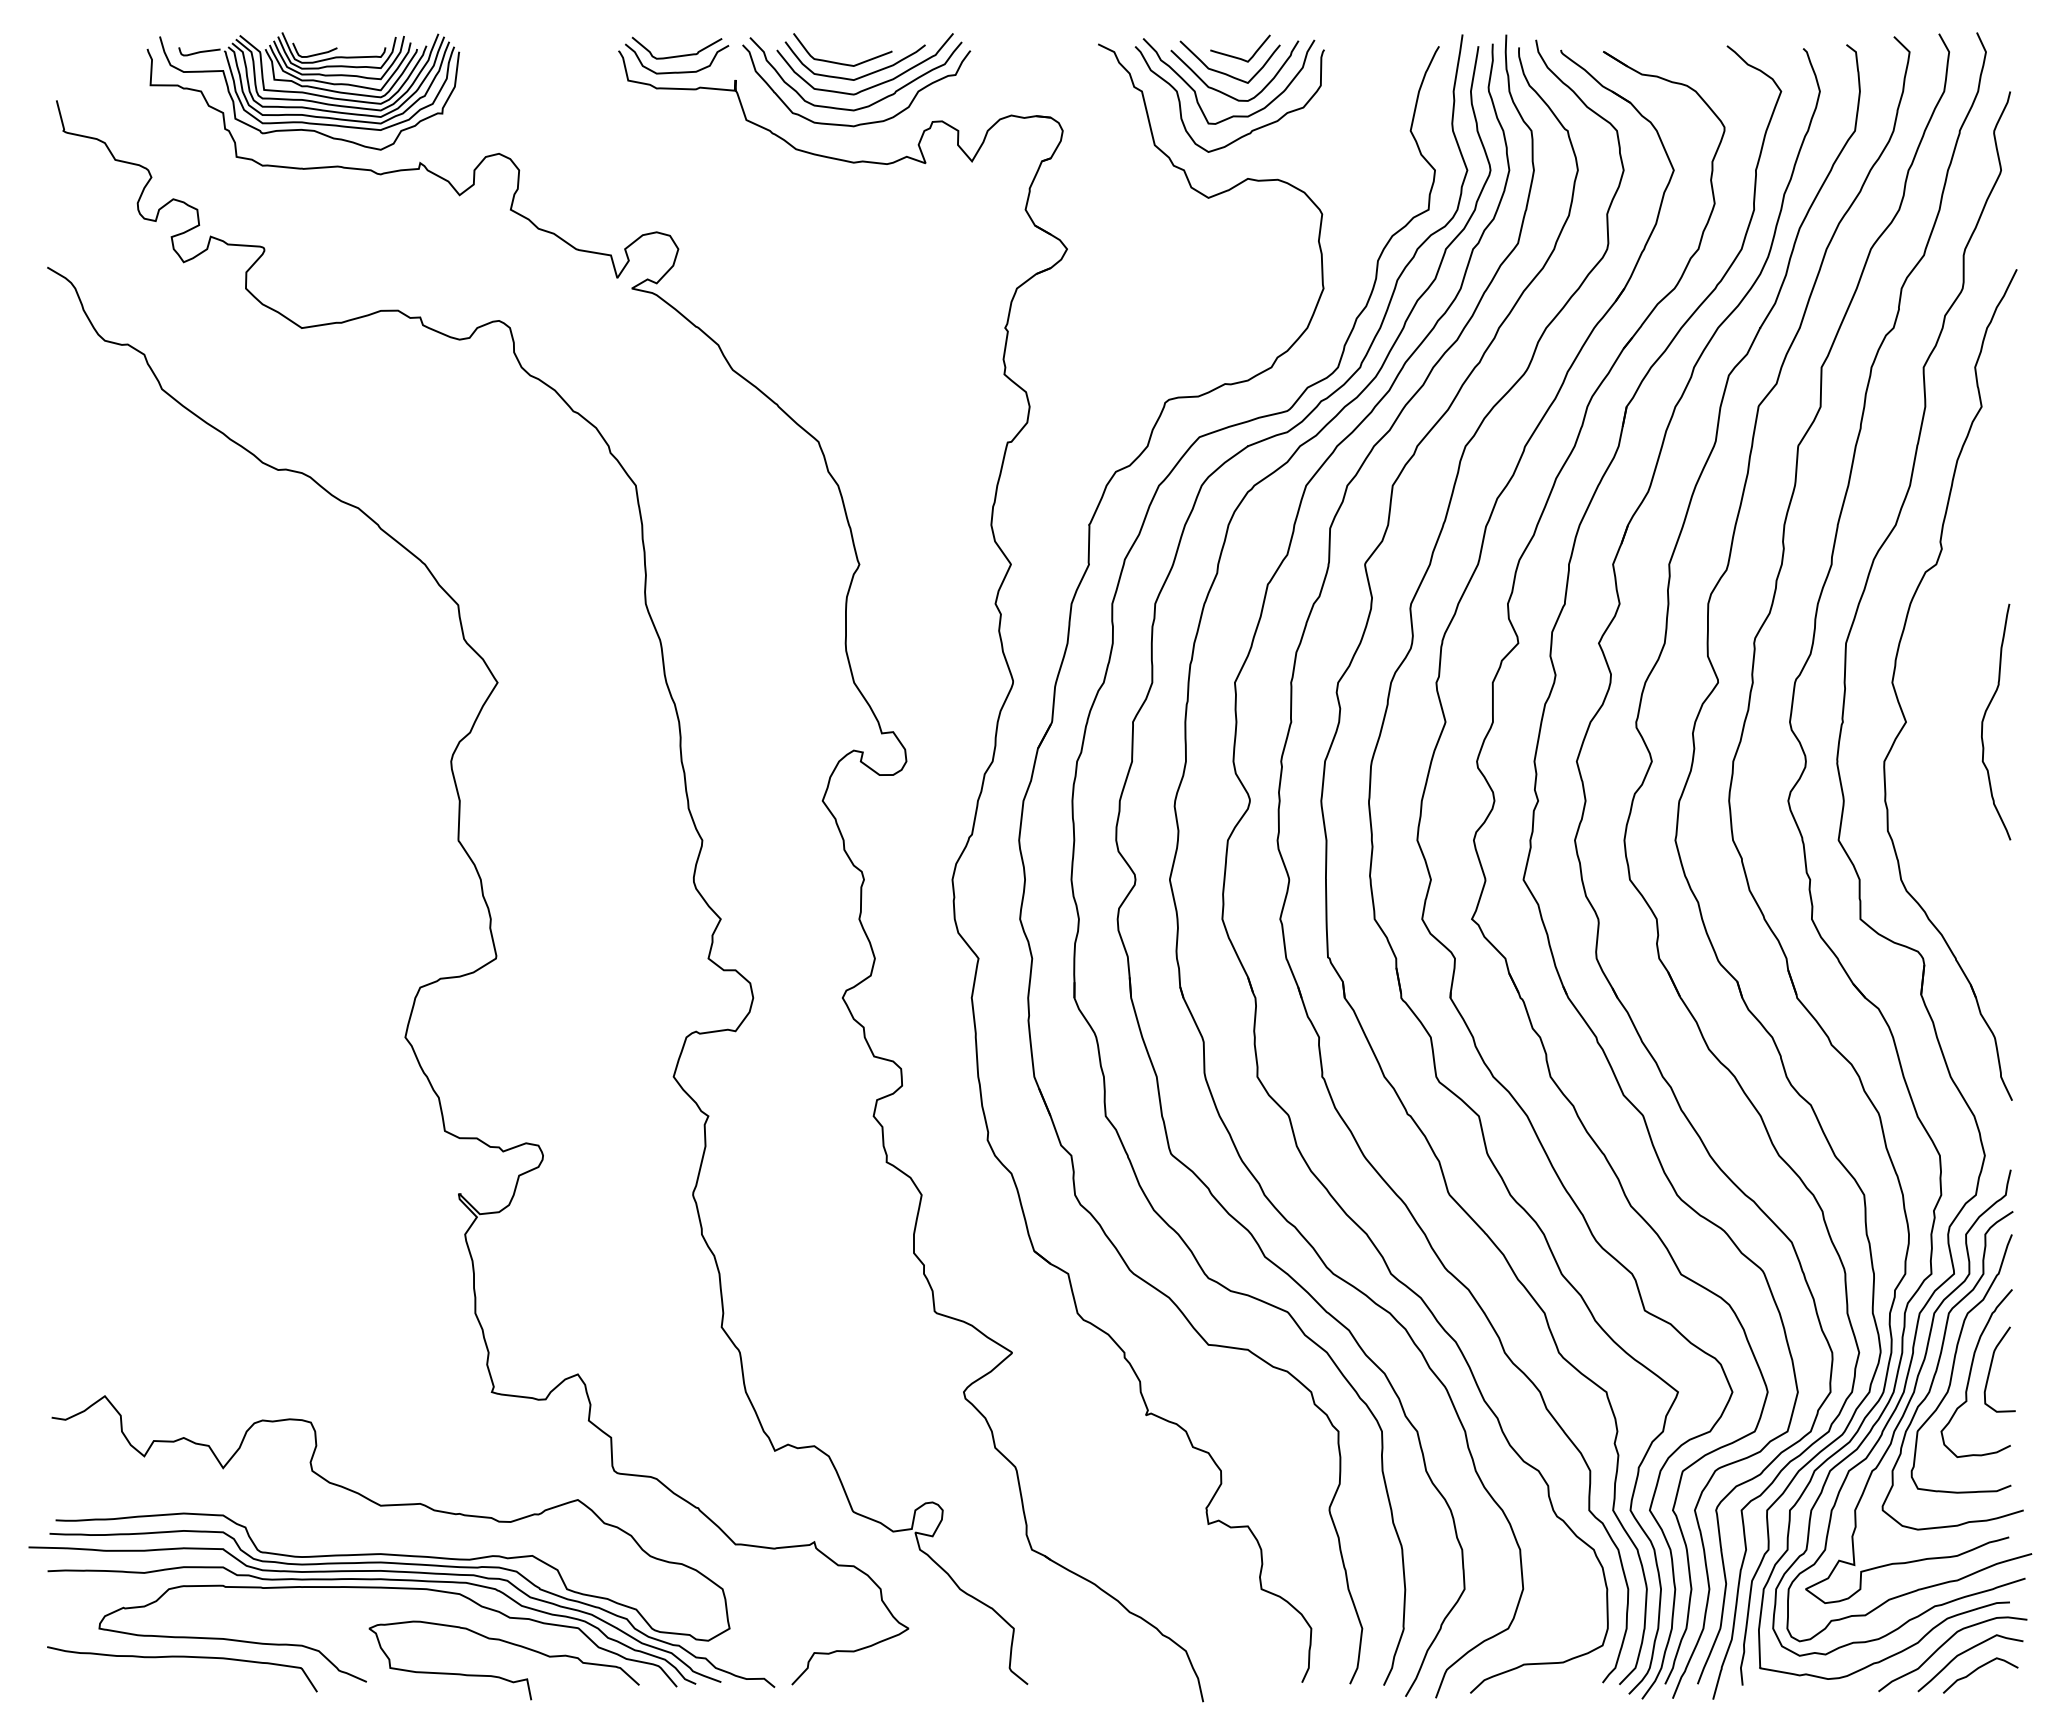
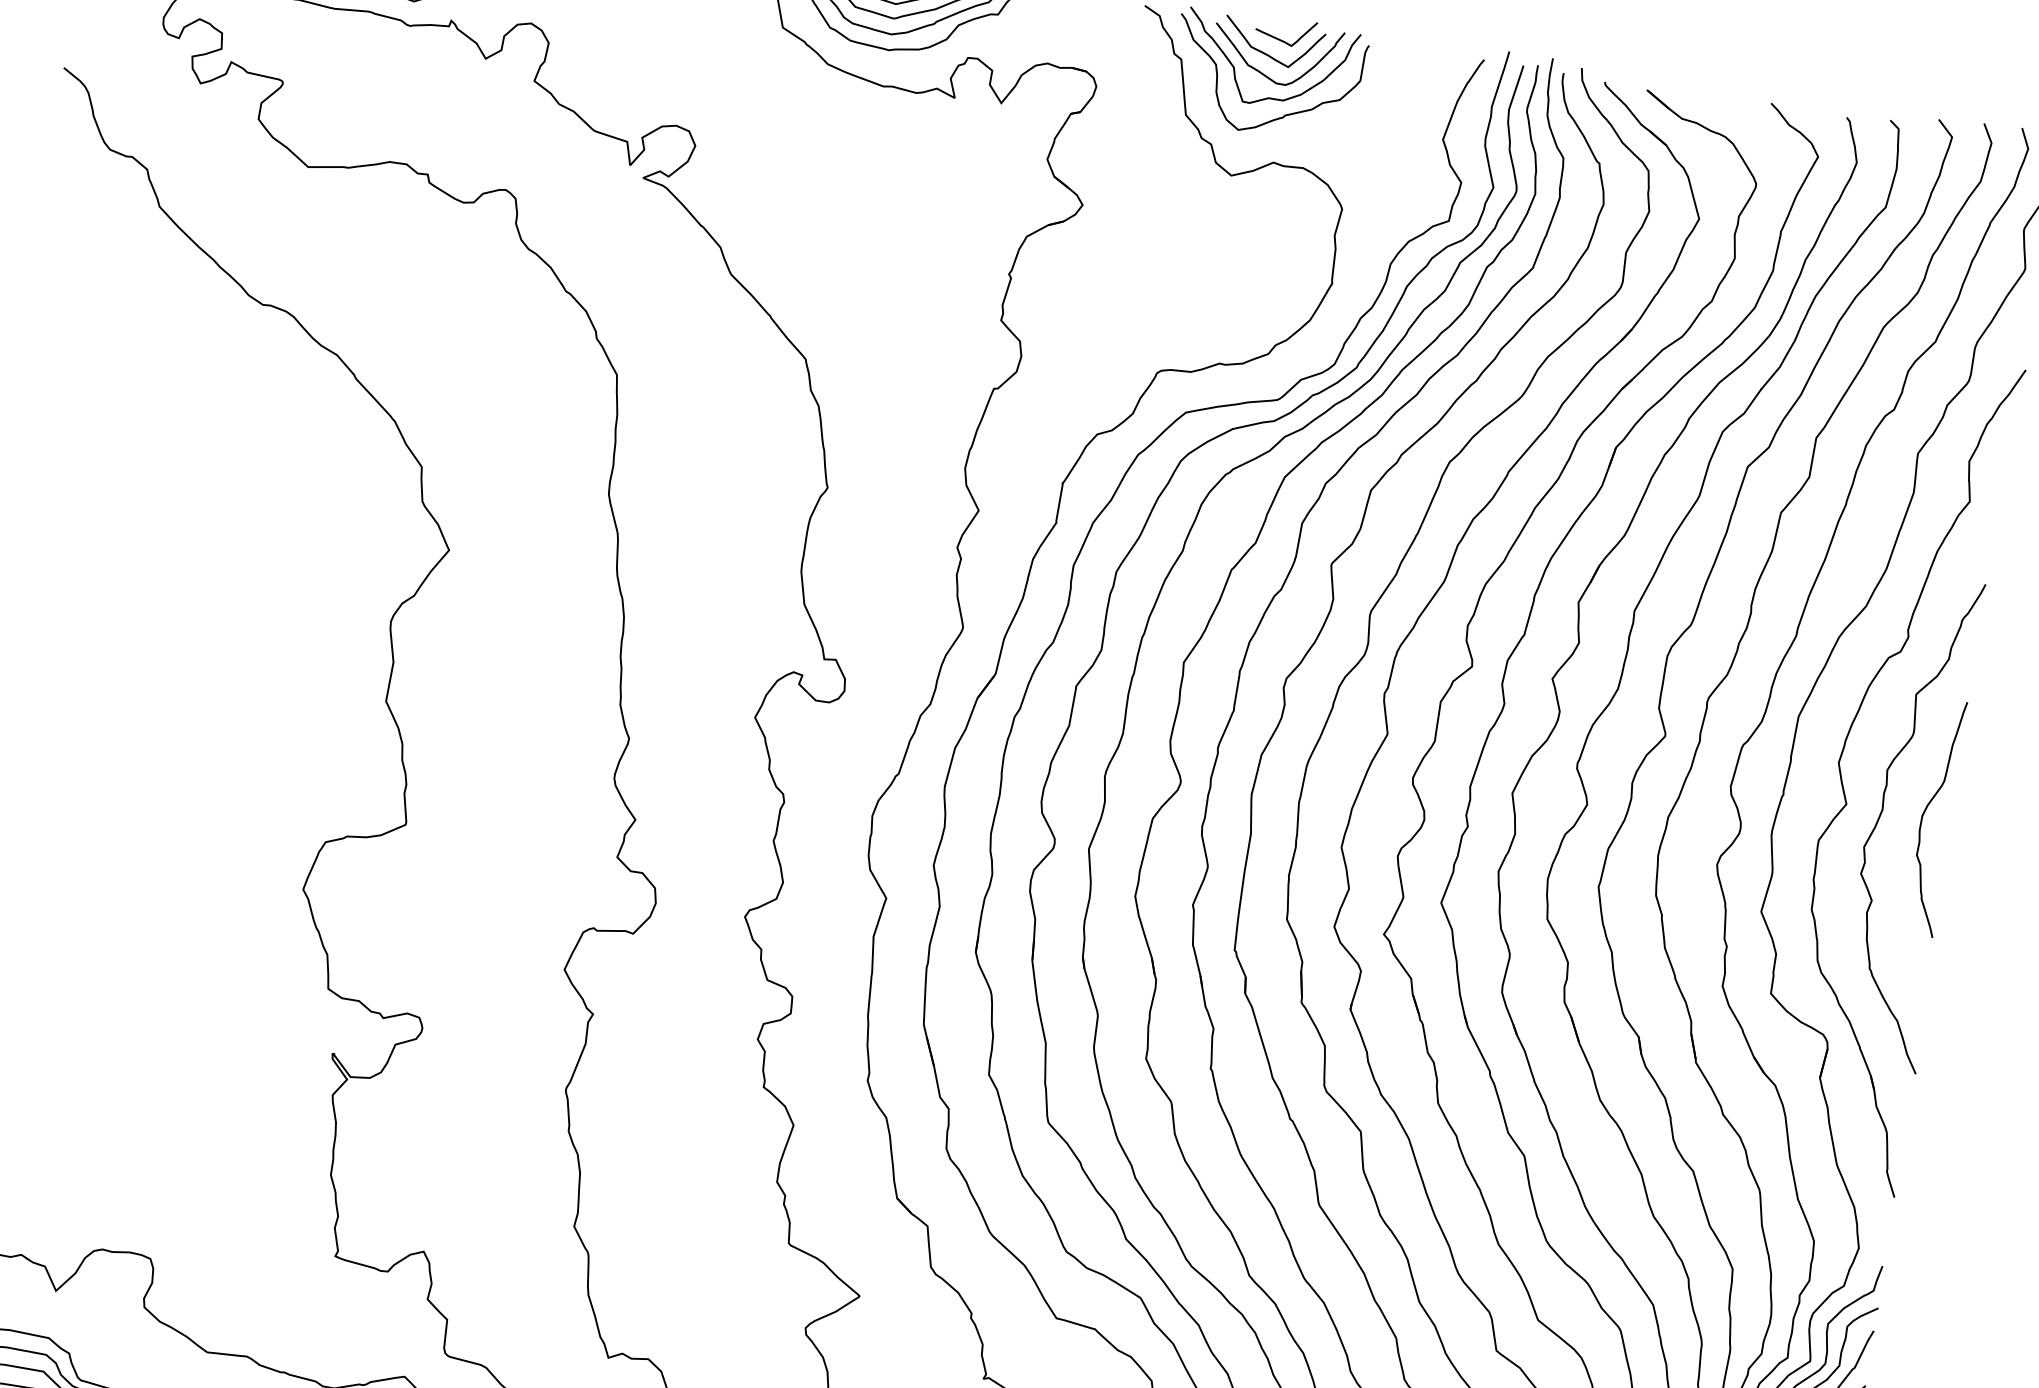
curve: (1943, 722) -> (1883, 810), added

